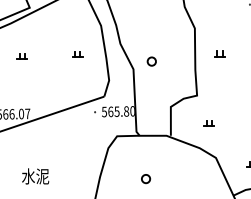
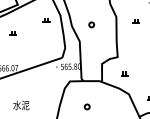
part: (77, 54) -> (46, 20), moved
part: (218, 54) -> (135, 21), moved
part: (151, 60) -> (91, 24), moved

